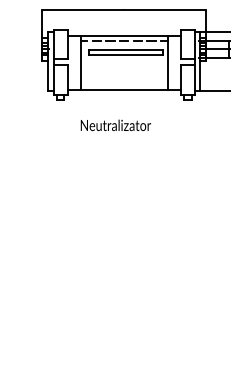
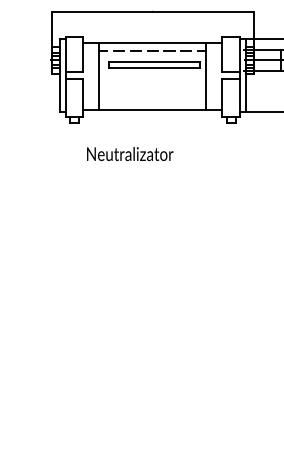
text: (115, 124) -> (129, 152), moved

